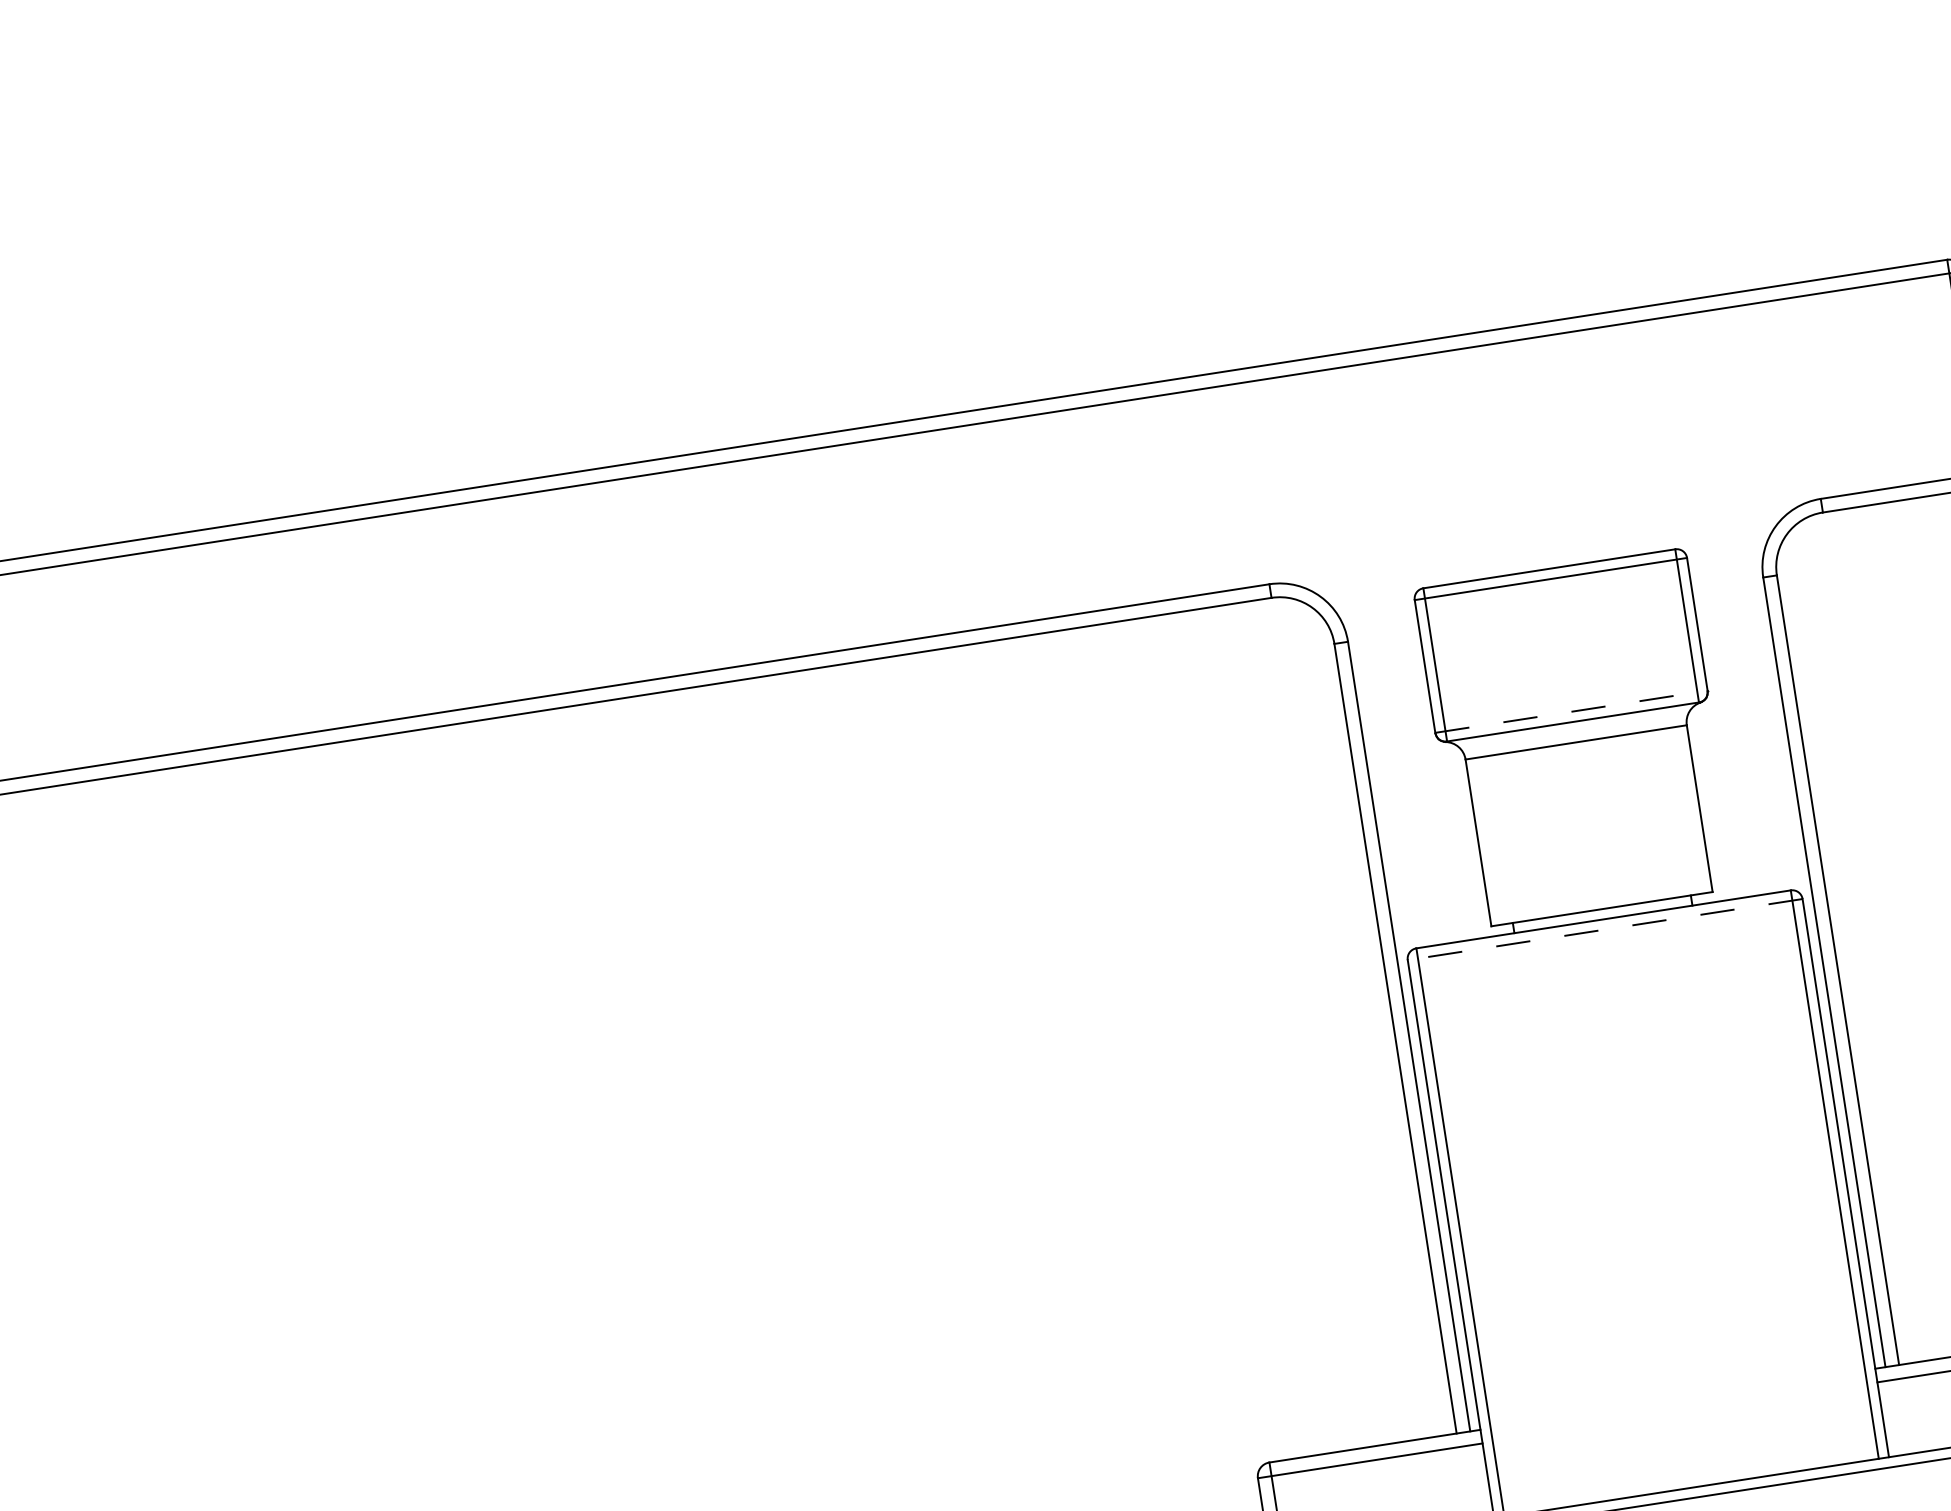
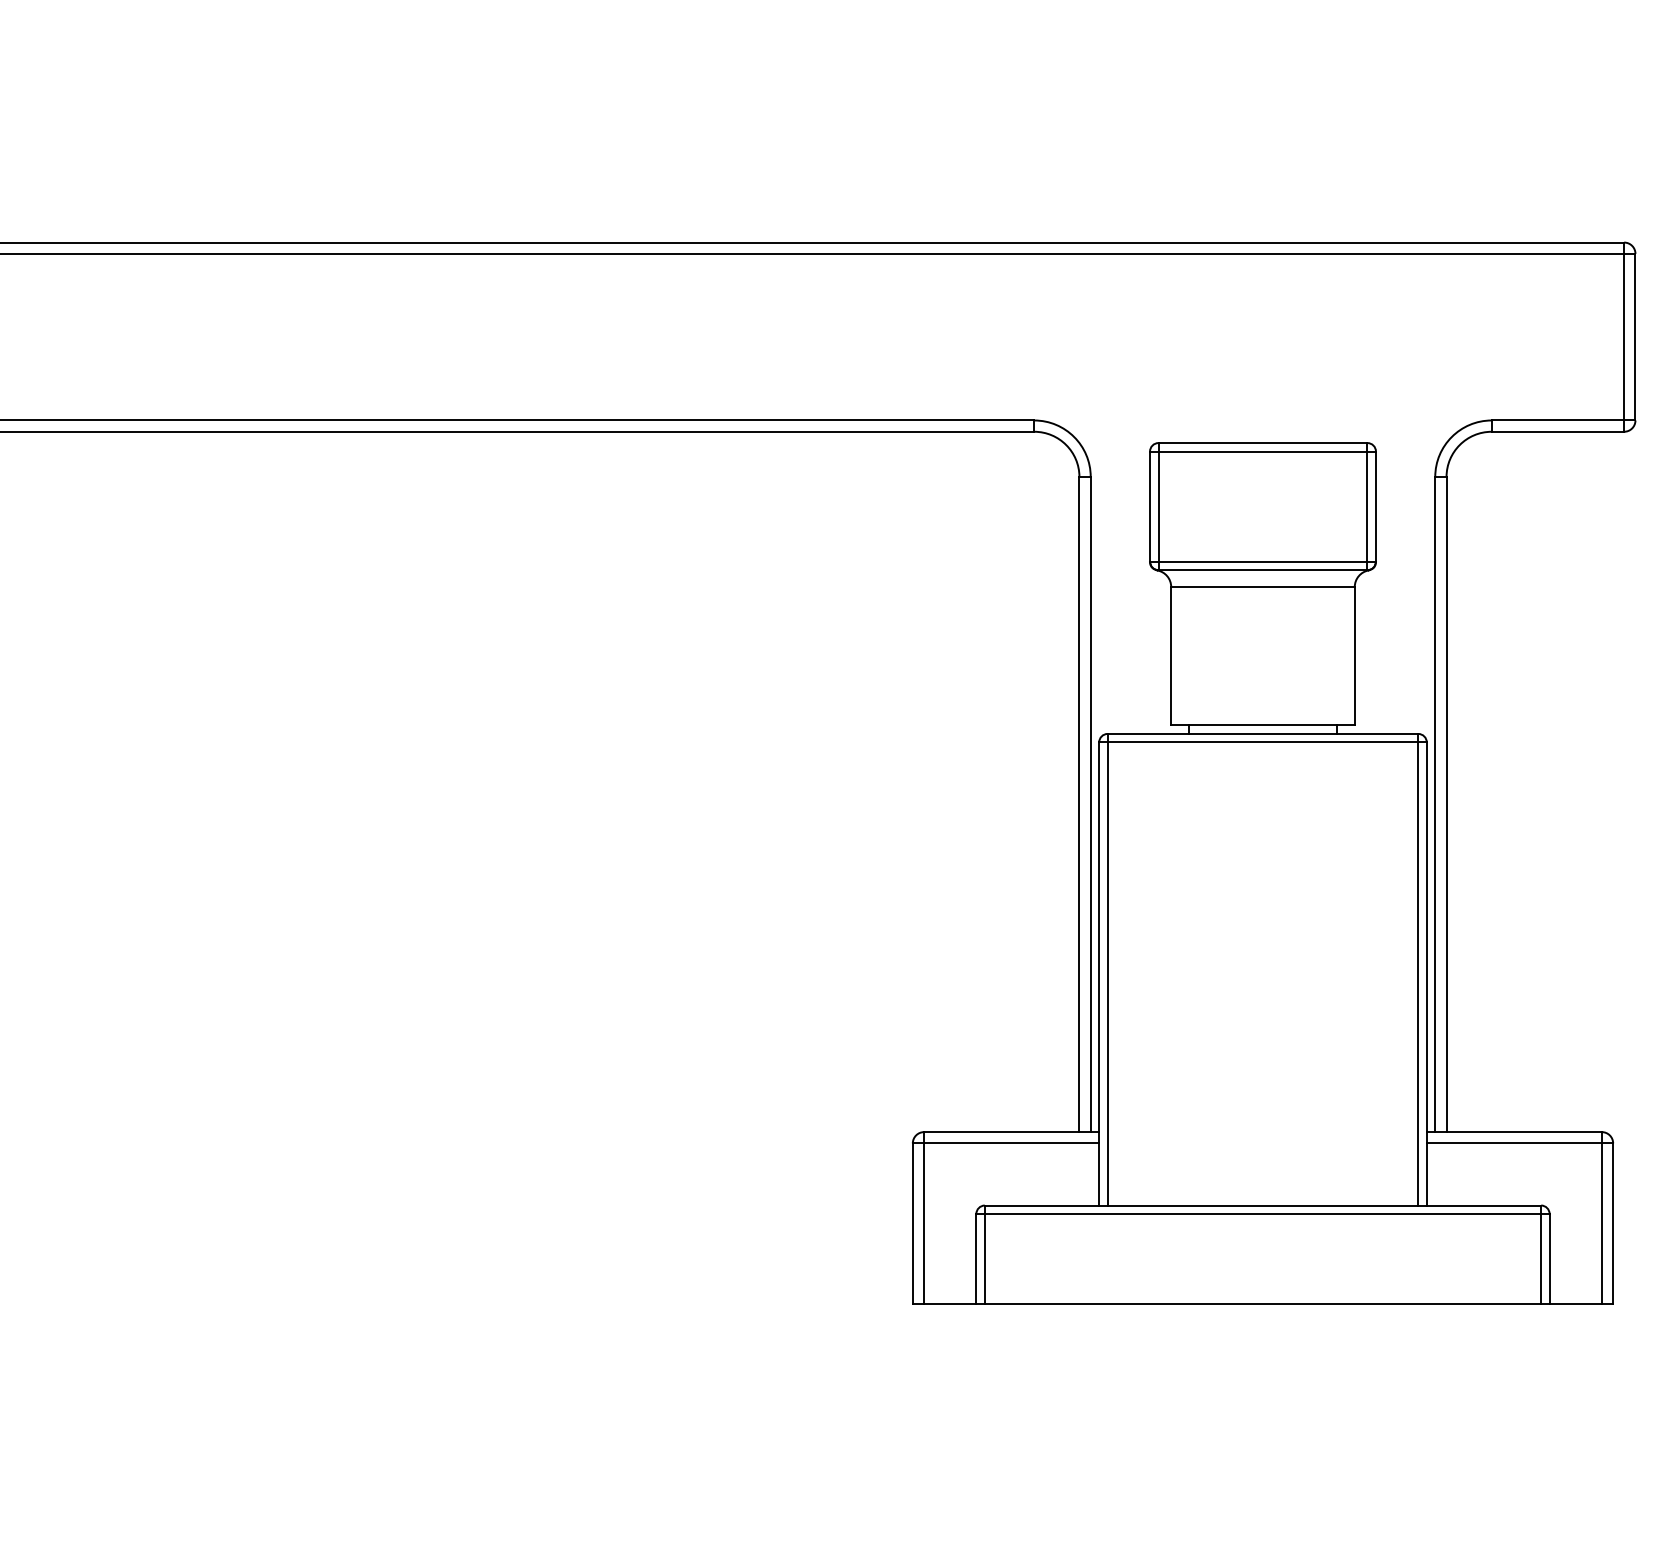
line: (1570, 711) -> (1262, 561), dashed -> solid
line: (1604, 929) -> (1262, 742), dashed -> solid

